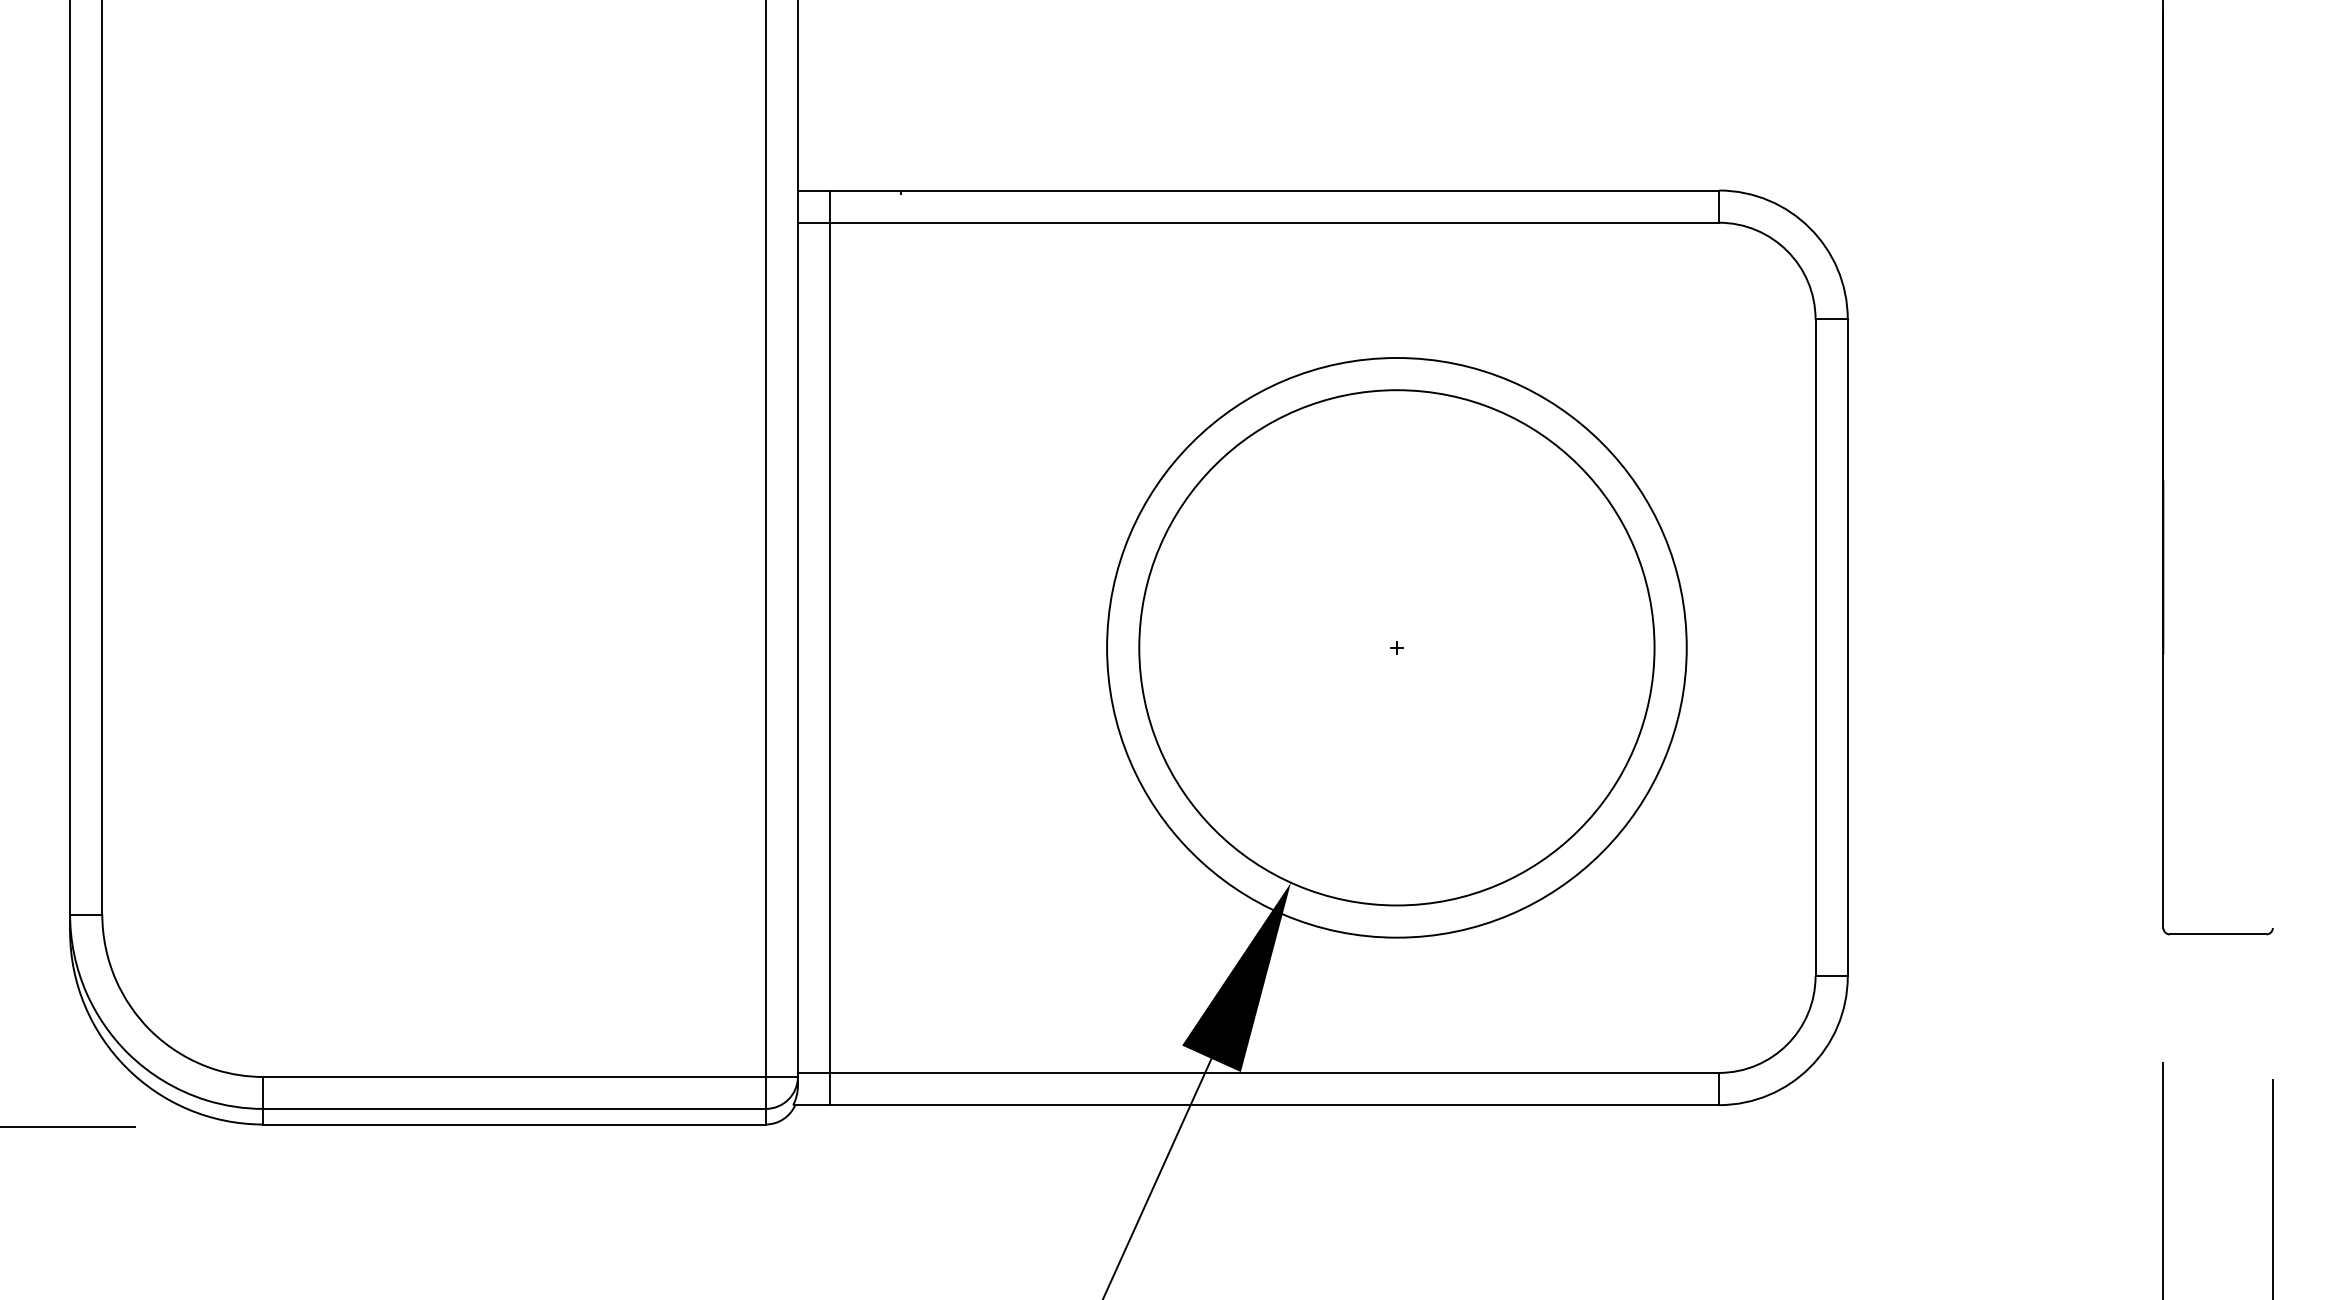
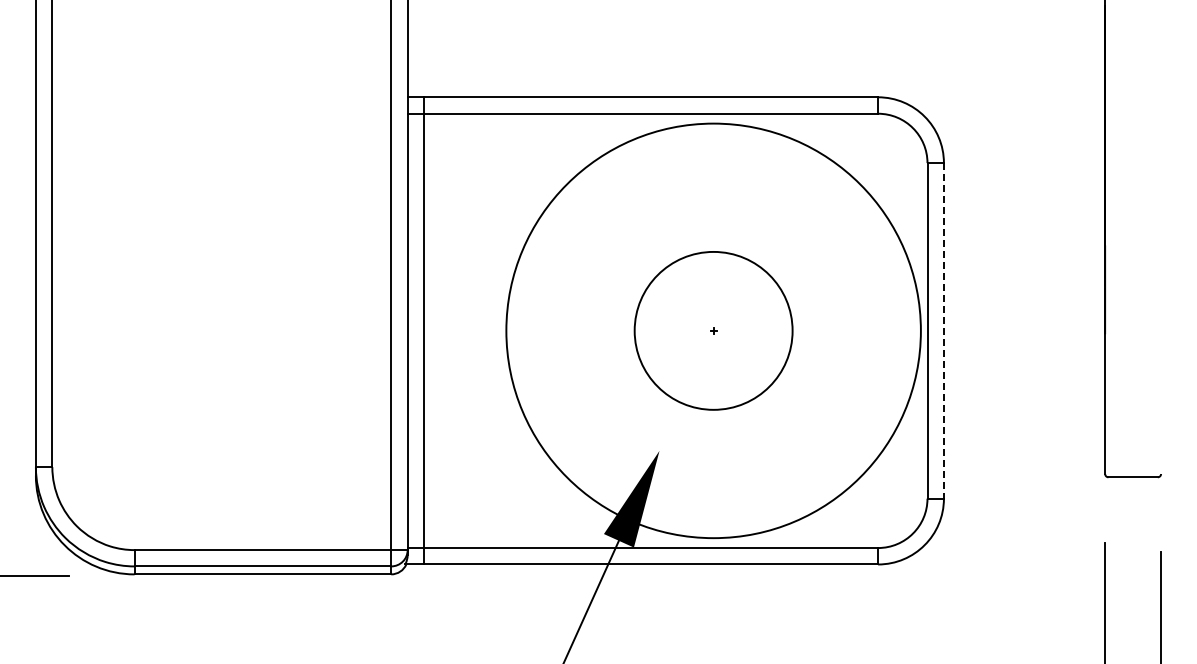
circle: (1396, 647) -> (713, 330), size x0.6
circle: (1396, 647) -> (713, 330), size x1.4
line: (1846, 647) -> (943, 330), solid -> dashed

